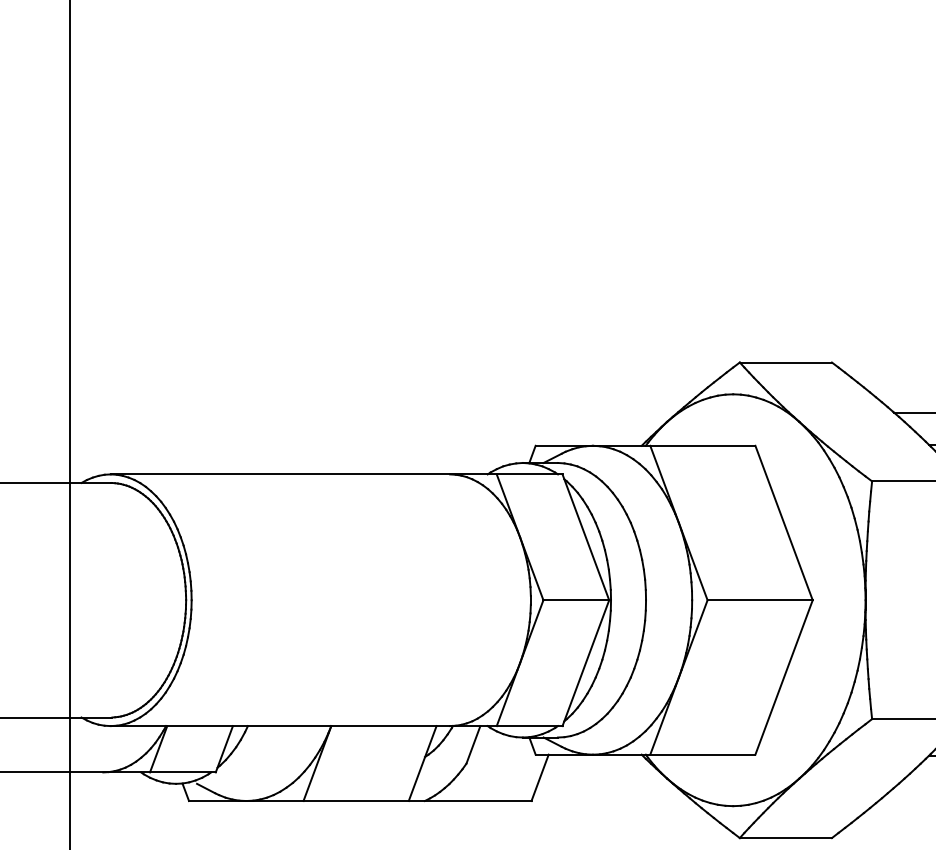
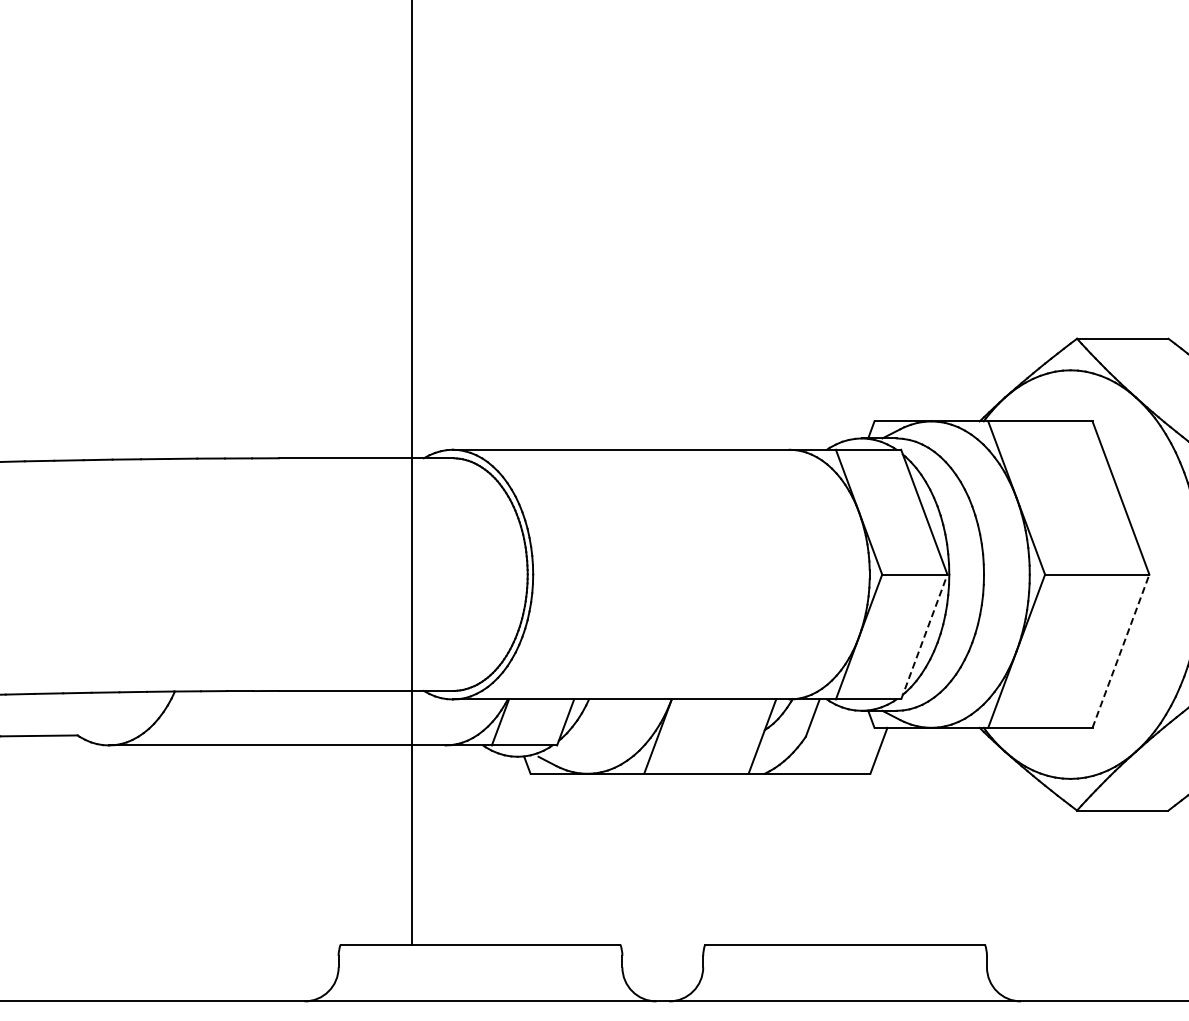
line: (586, 663) -> (924, 637), solid -> dashed
line: (783, 677) -> (1120, 651), solid -> dashed

